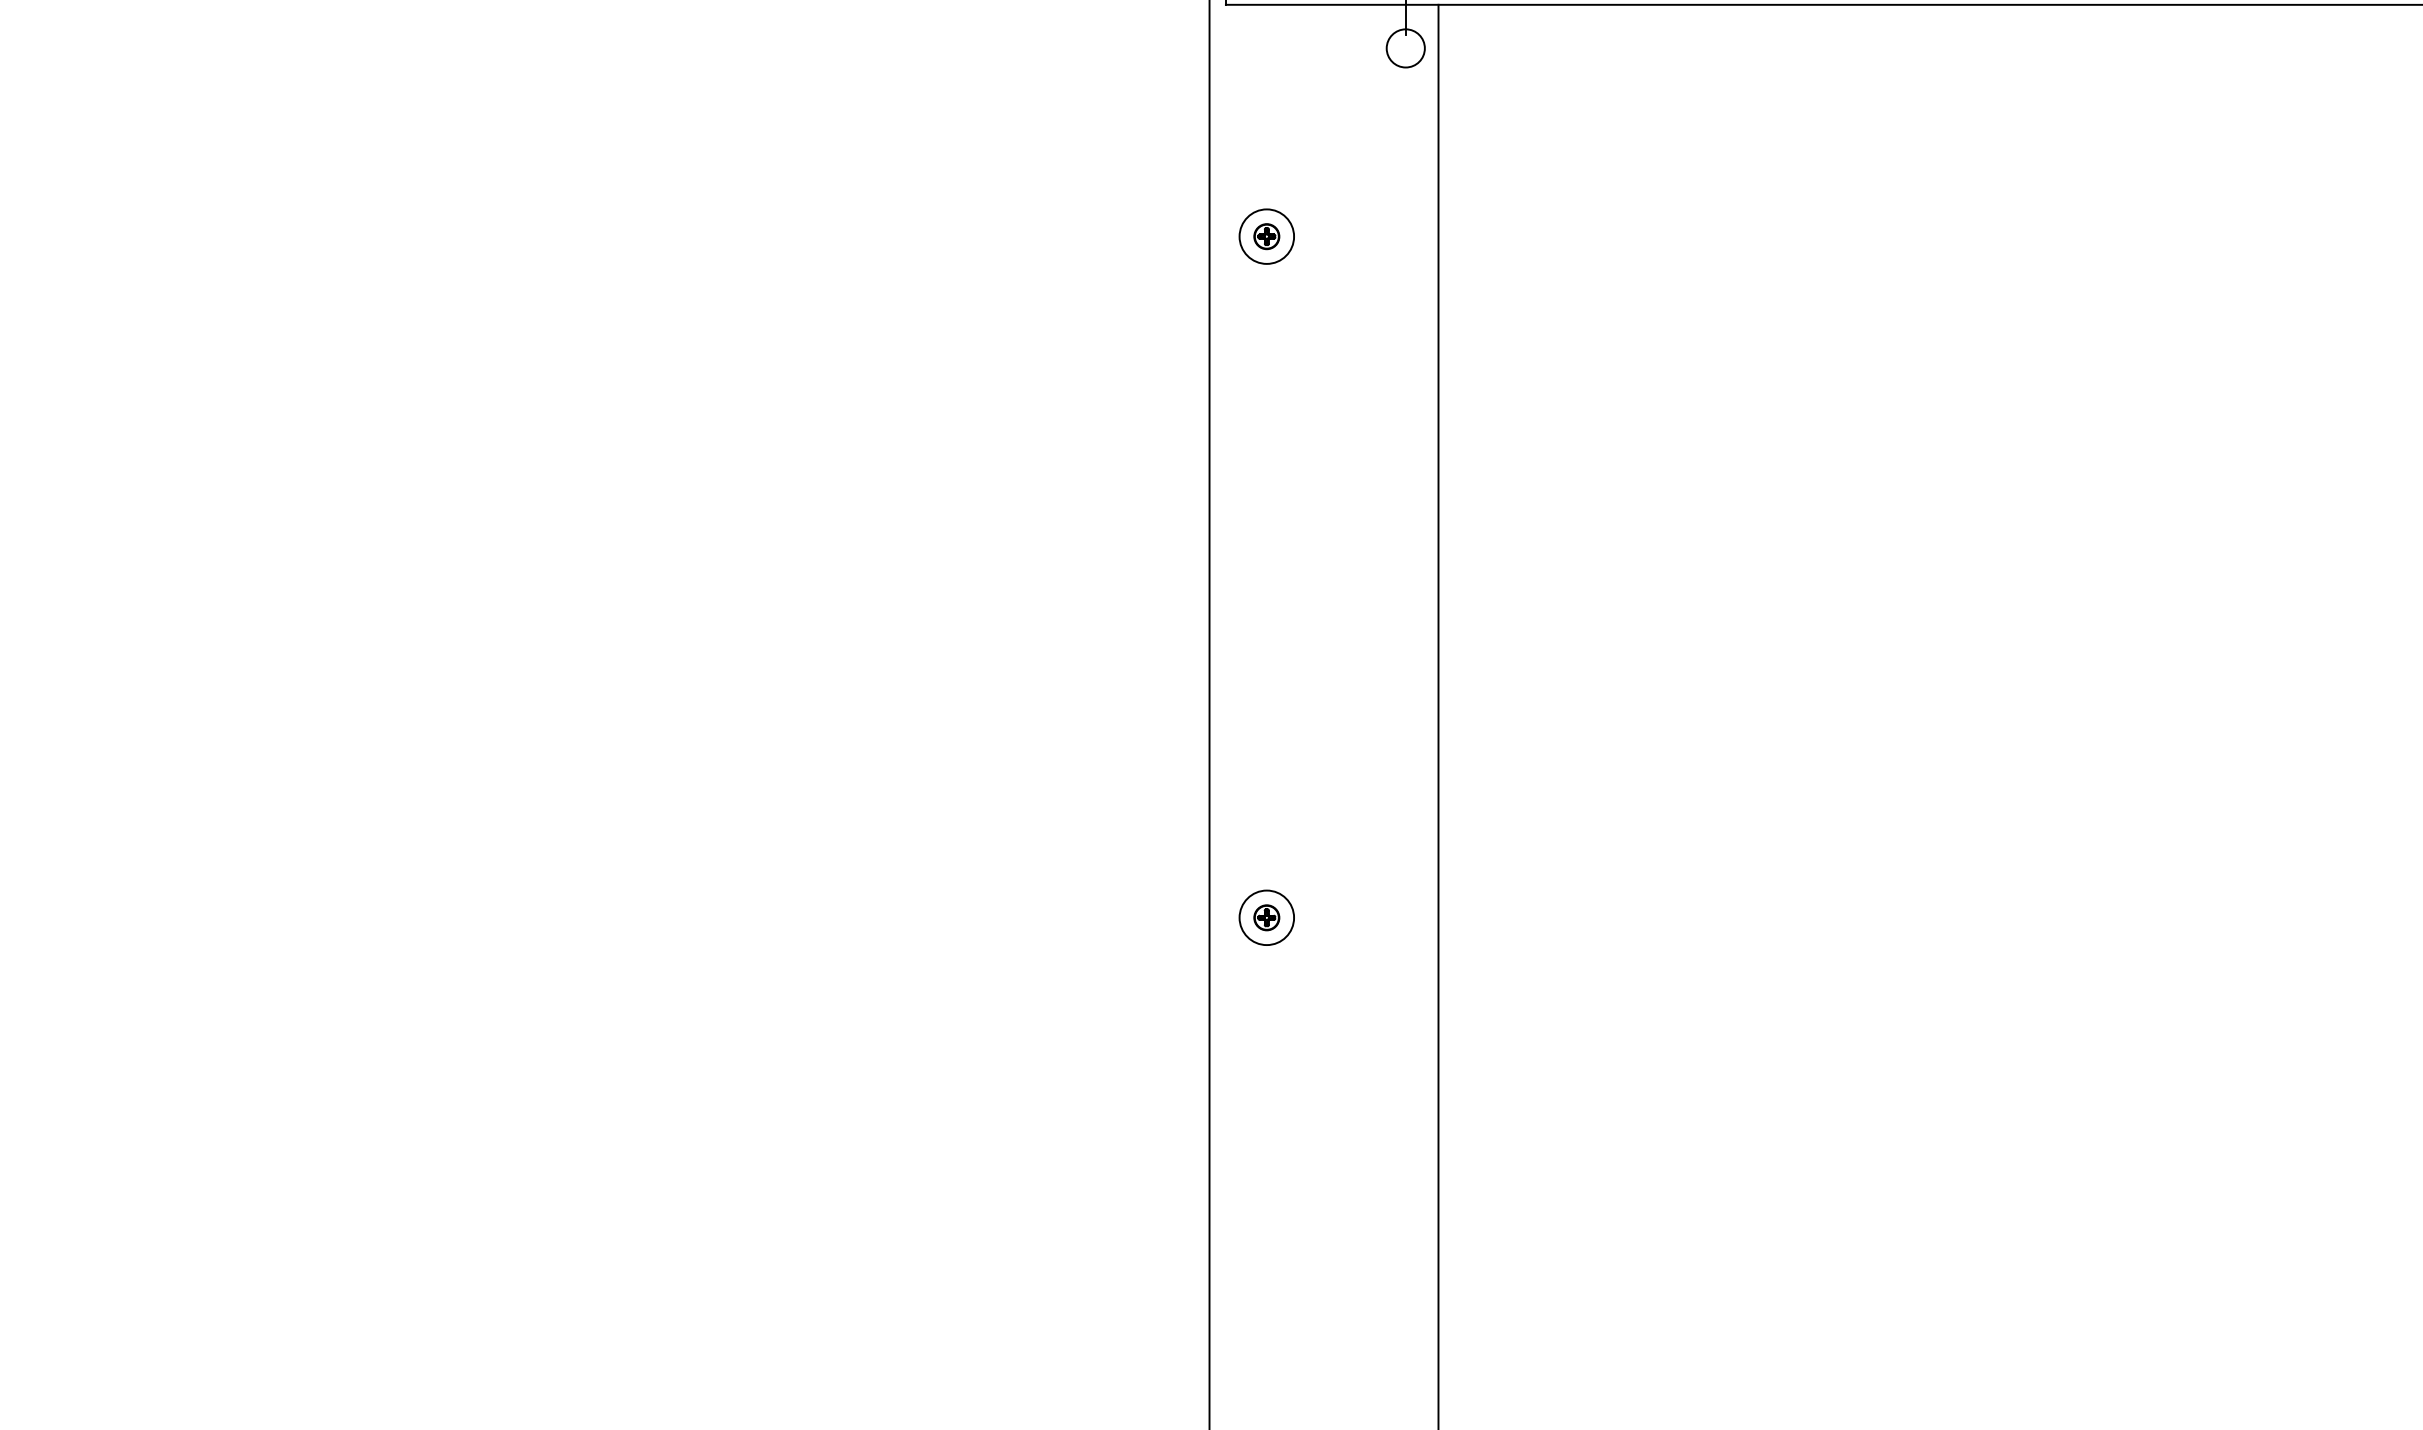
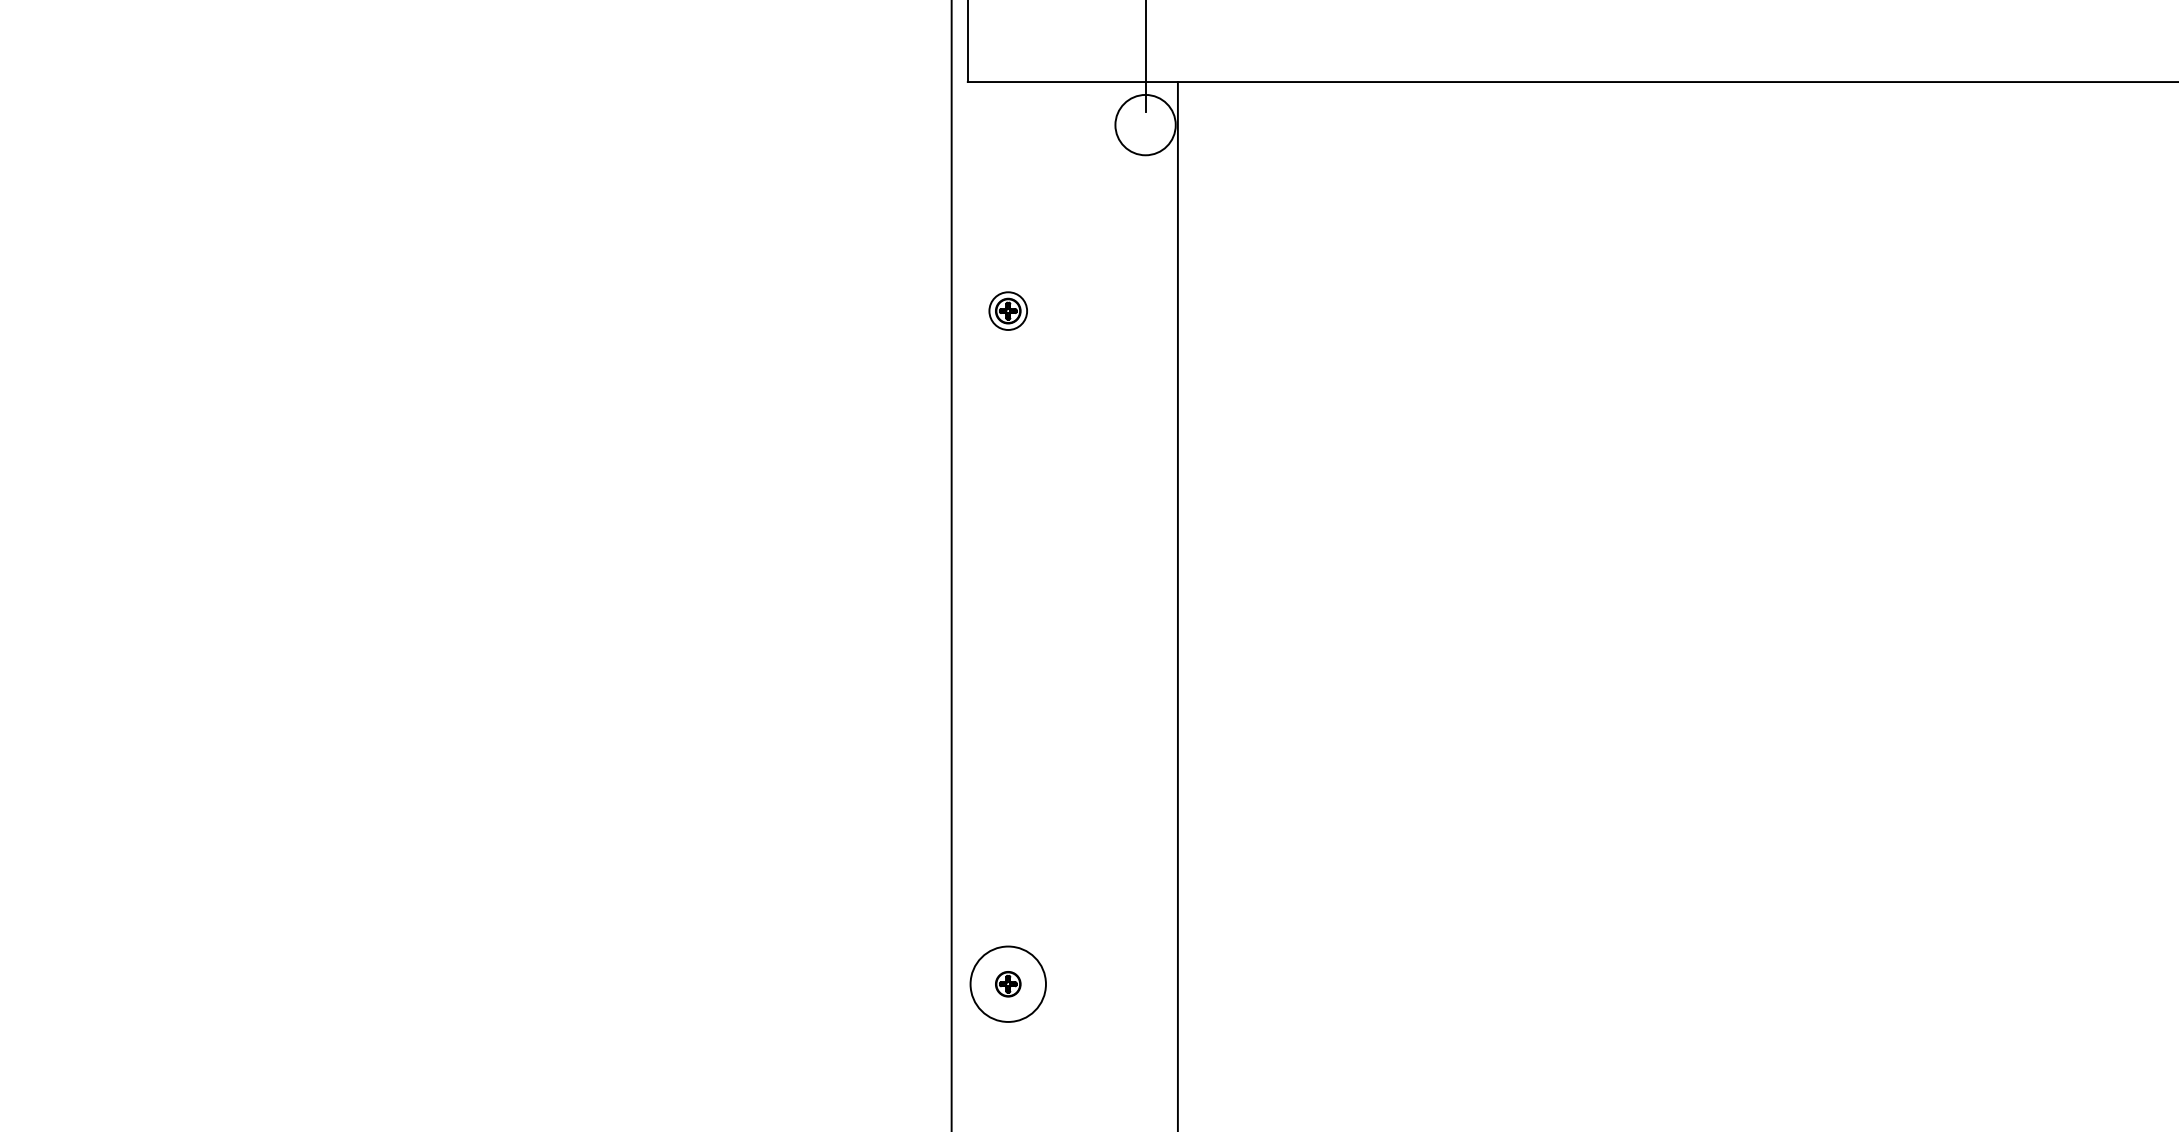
circle: (1405, 48) -> (1145, 125), size x1.6
circle: (1266, 236) -> (1007, 310), size x0.7
circle: (1266, 917) -> (1007, 983), size x1.4

